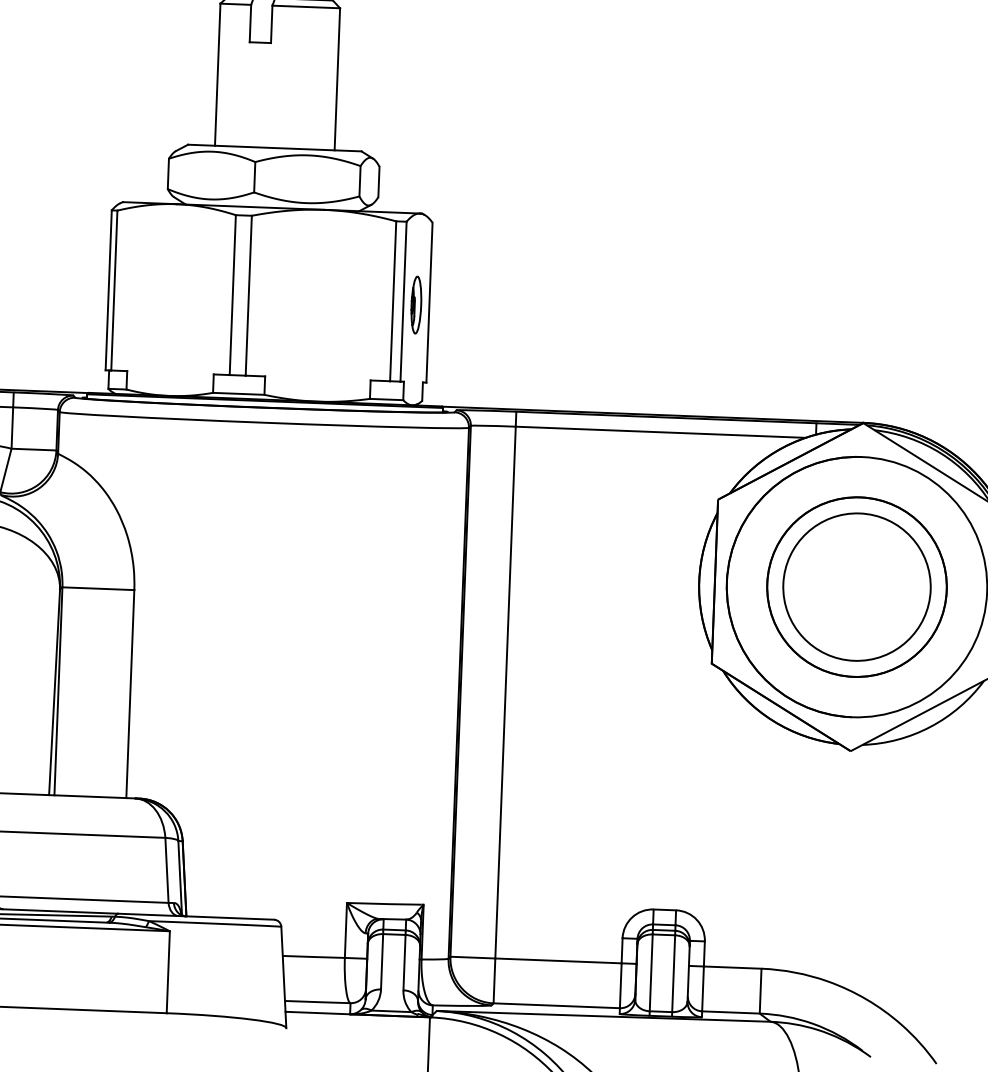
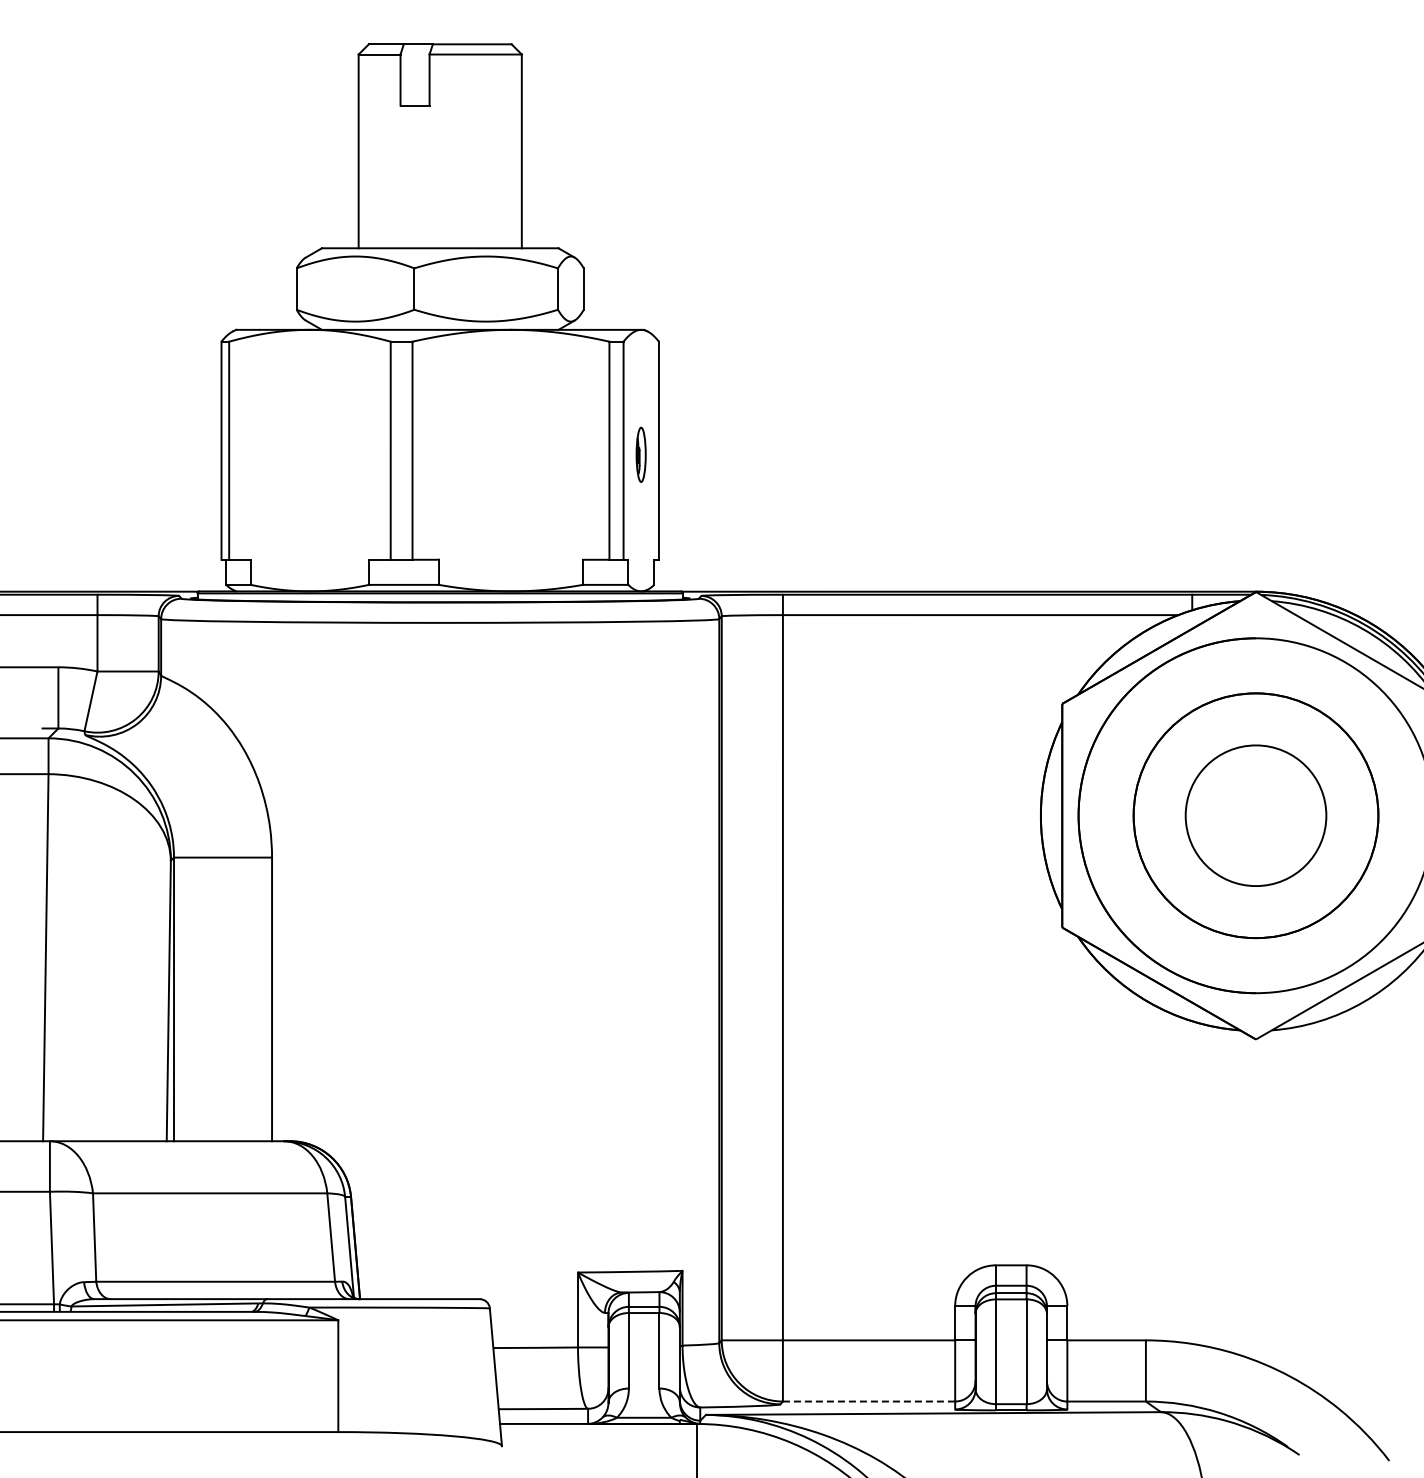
part: (415, 304) -> (640, 454), size x0.7
circle: (856, 586) -> (1255, 815), size x0.7
line: (557, 1005) -> (869, 1401), solid -> dashed

